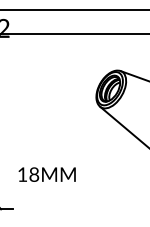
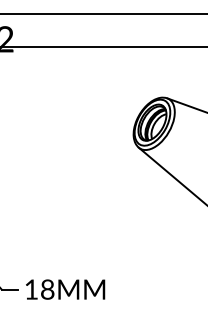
text: (47, 174) -> (65, 289), moved

